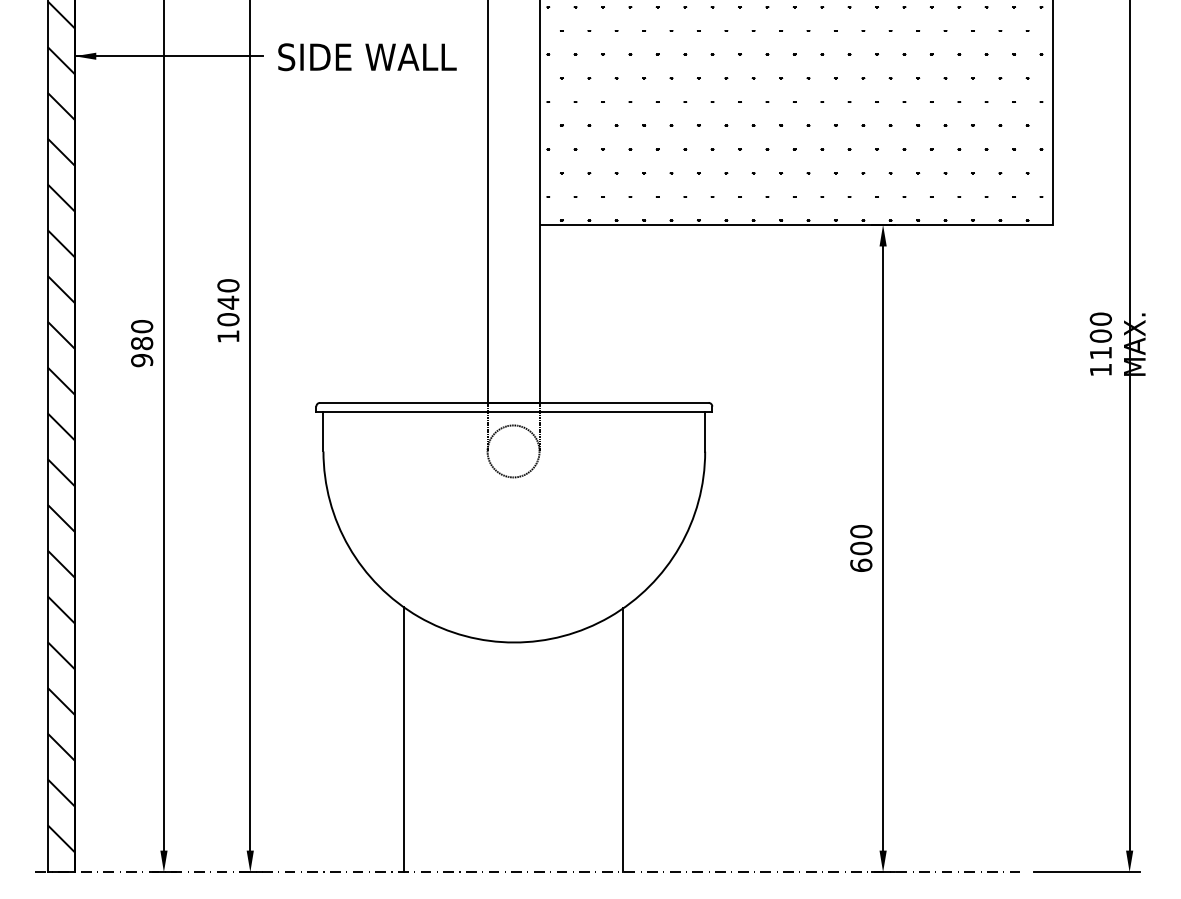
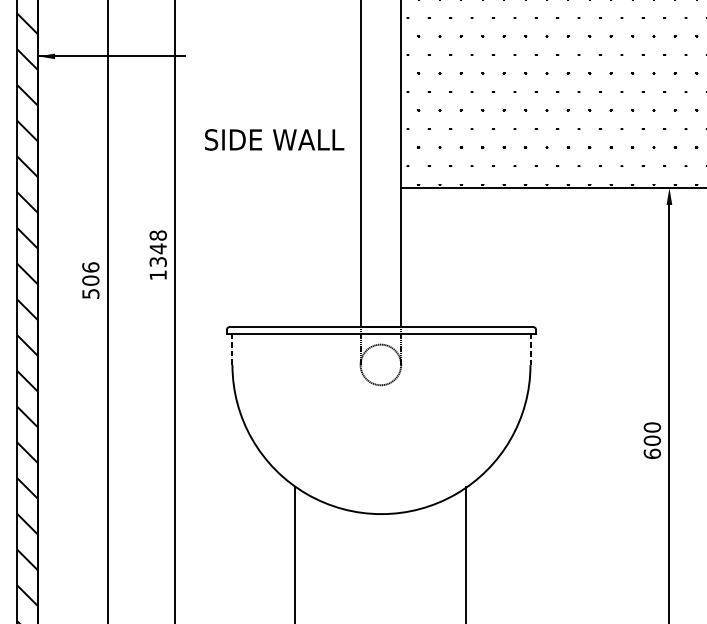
text: (367, 57) -> (274, 140), moved
text: (228, 302) -> (158, 248), 1040 -> 1348
text: (141, 343) -> (90, 280), 980 -> 506
line: (323, 431) -> (232, 349), solid -> dashed
line: (705, 431) -> (530, 349), solid -> dashed

